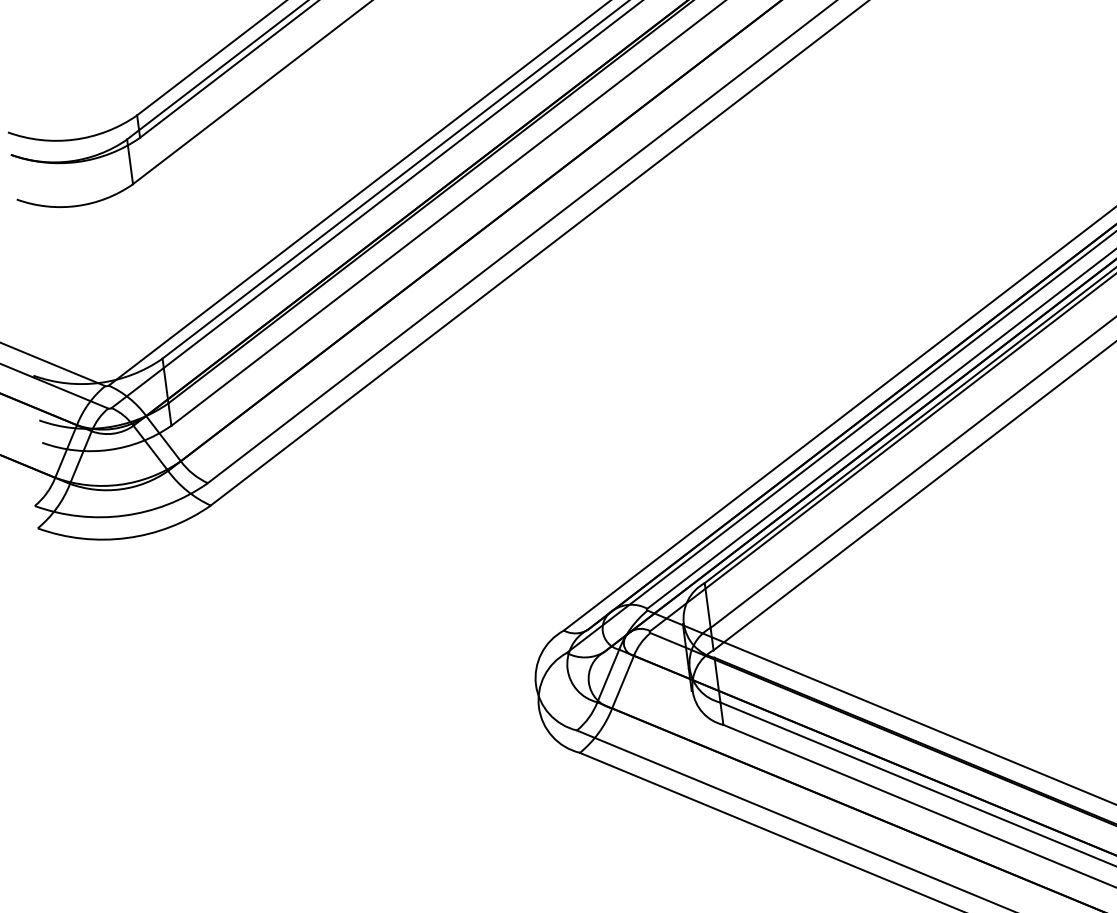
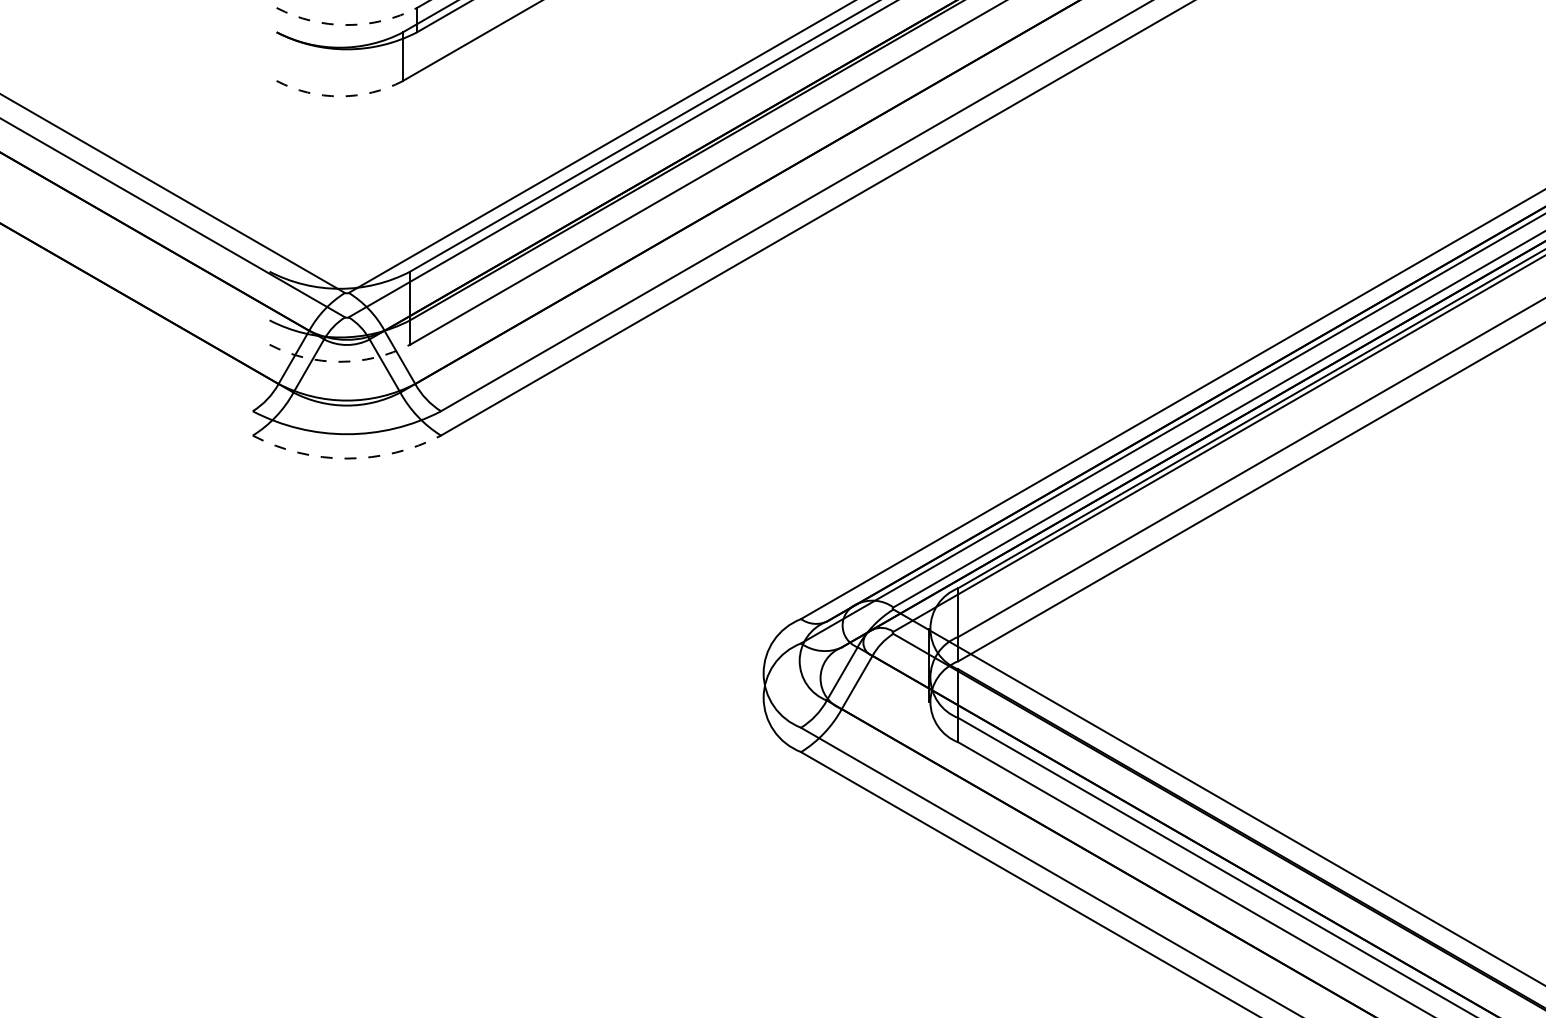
arc: (74, 140) -> (346, 25), solid -> dashed
arc: (76, 206) -> (339, 96), solid -> dashed
arc: (108, 449) -> (339, 361), solid -> dashed
arc: (126, 538) -> (346, 458), solid -> dashed

